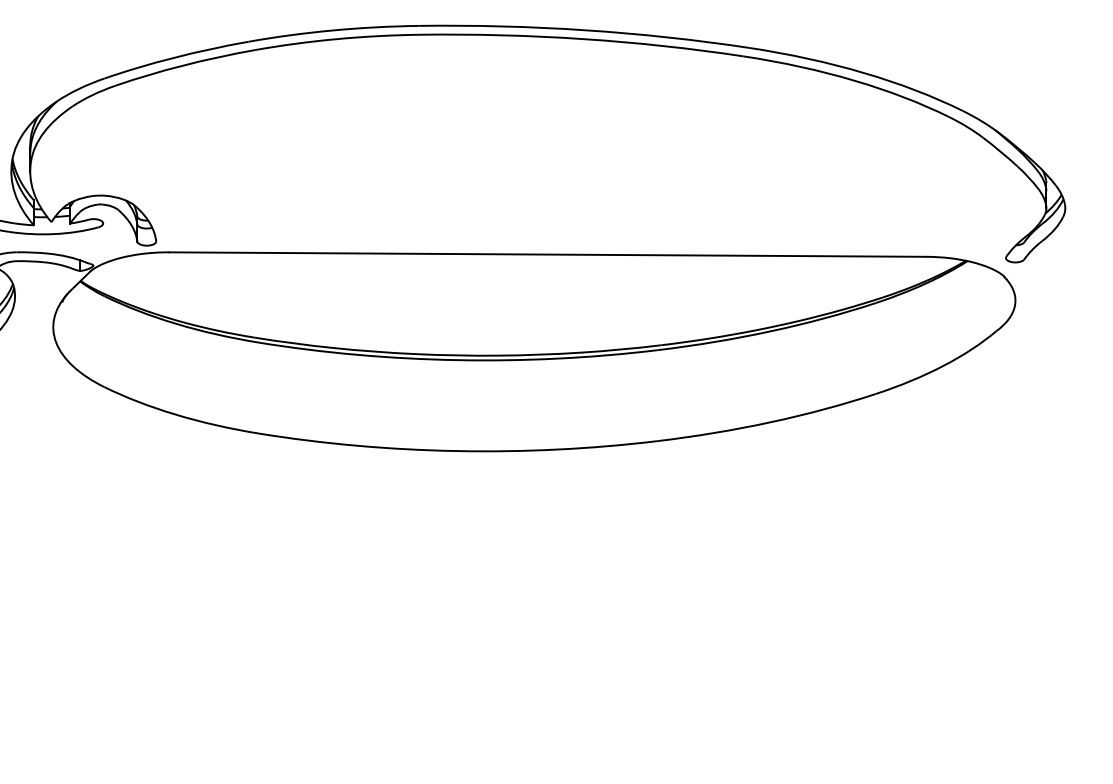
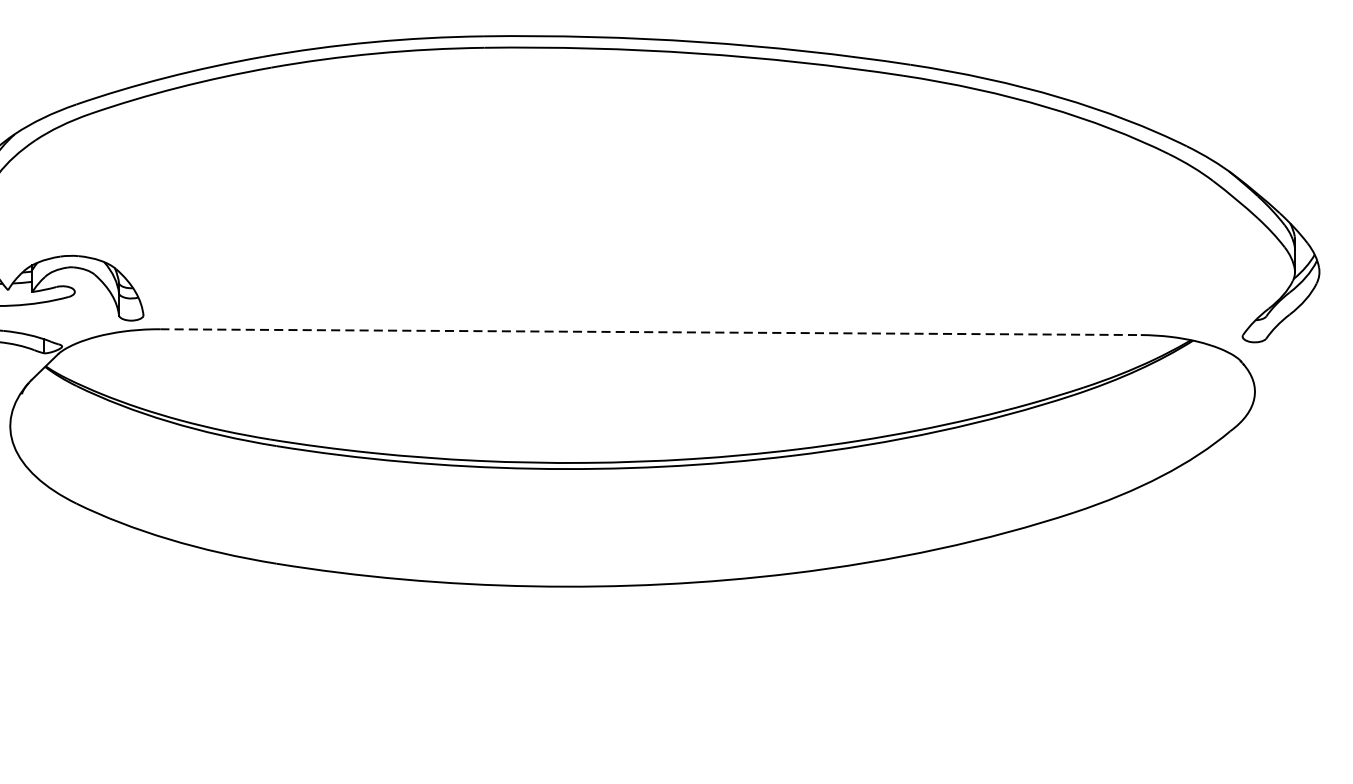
line: (548, 254) -> (650, 332), solid -> dashed

